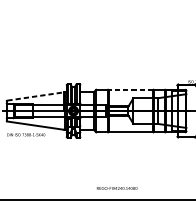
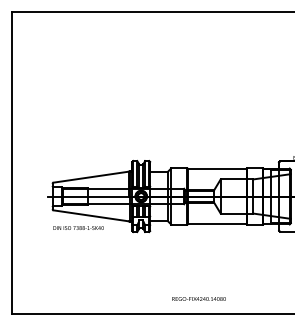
line: (131, 89) -> (217, 168), dashed -> solid
line: (35, 96) -> (91, 177), dashed -> solid

